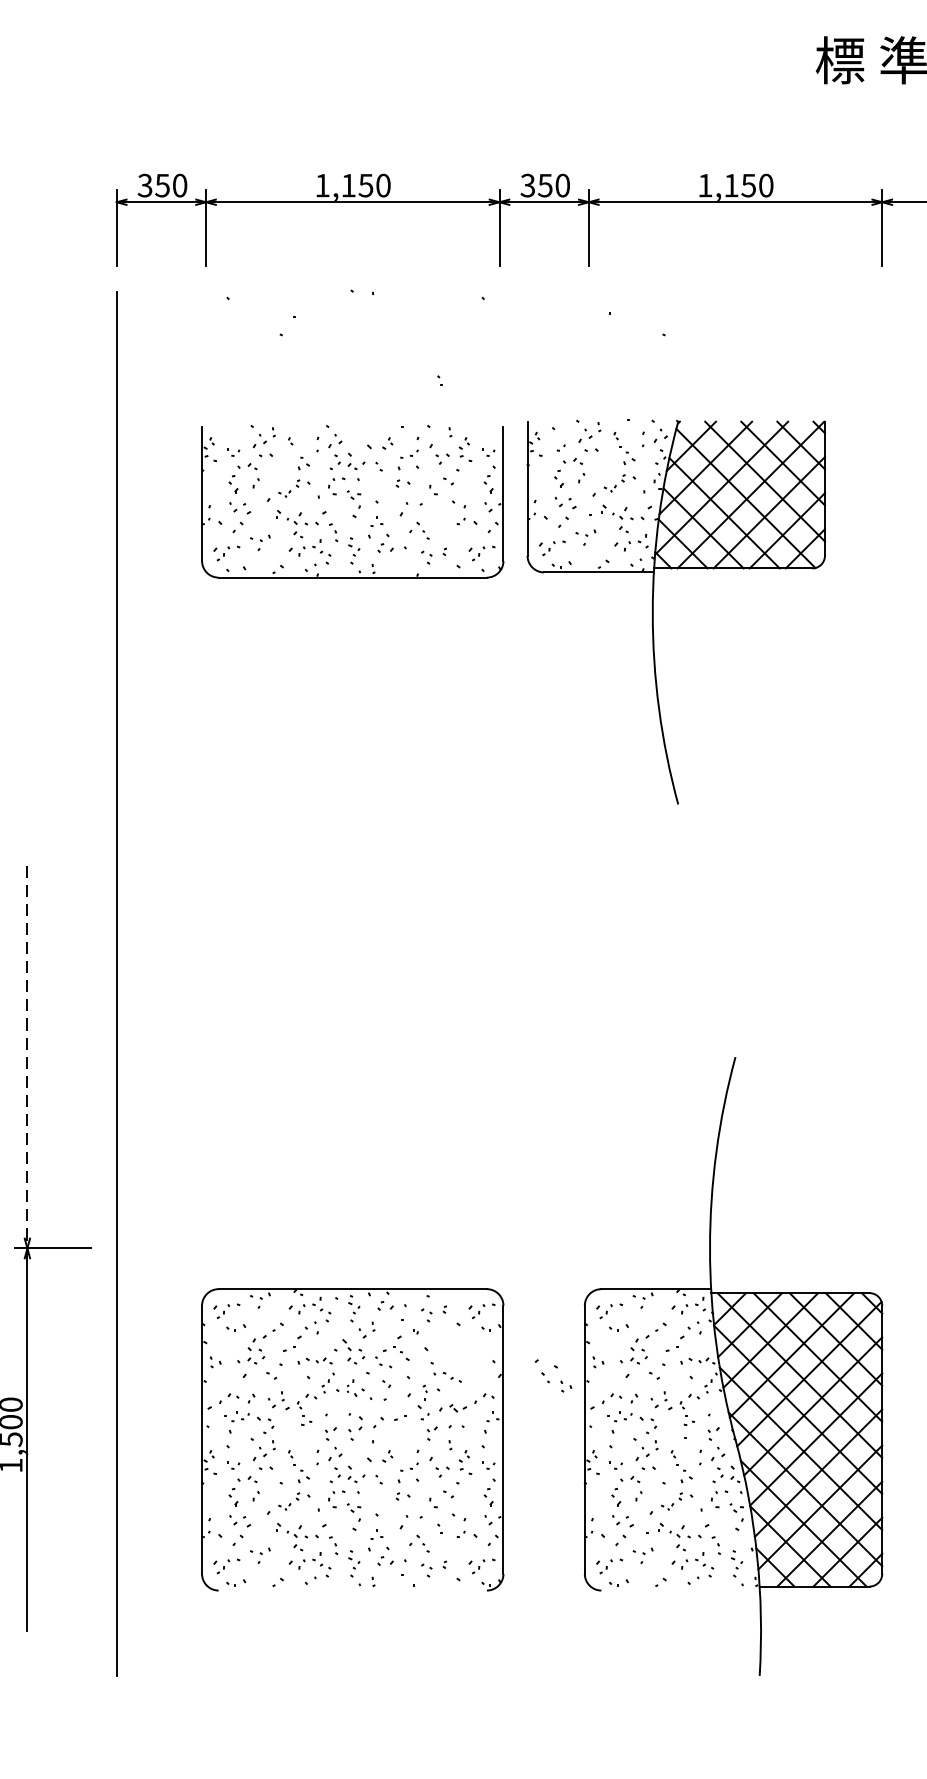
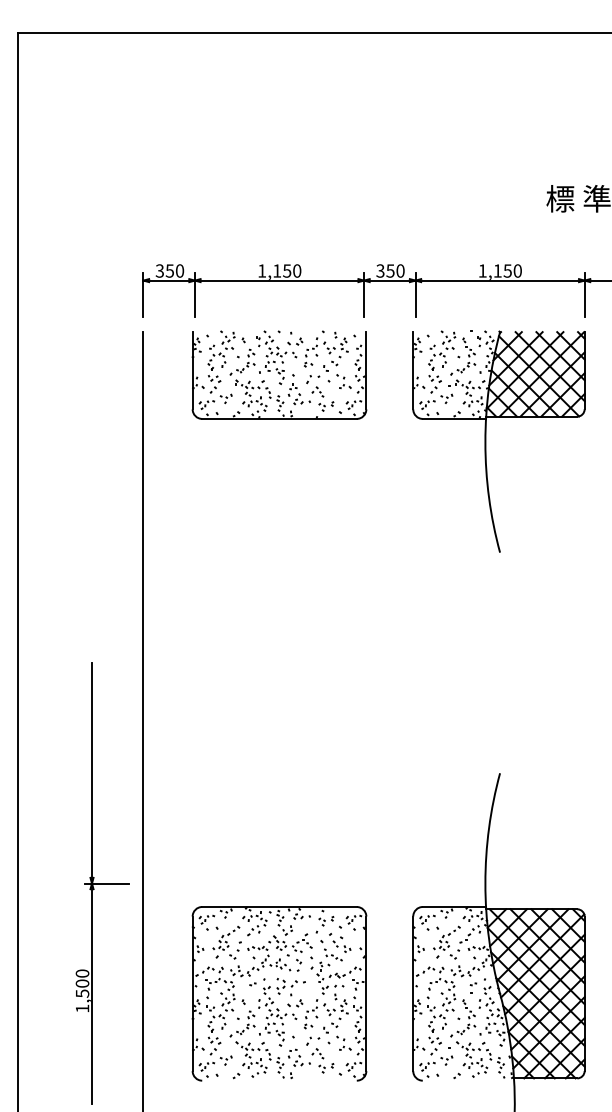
part: (352, 500) -> (279, 374), moved
part: (654, 611) -> (486, 441), moved
line: (28, 1057) -> (92, 773), dashed -> solid
part: (554, 1375) -> (340, 942), moved

